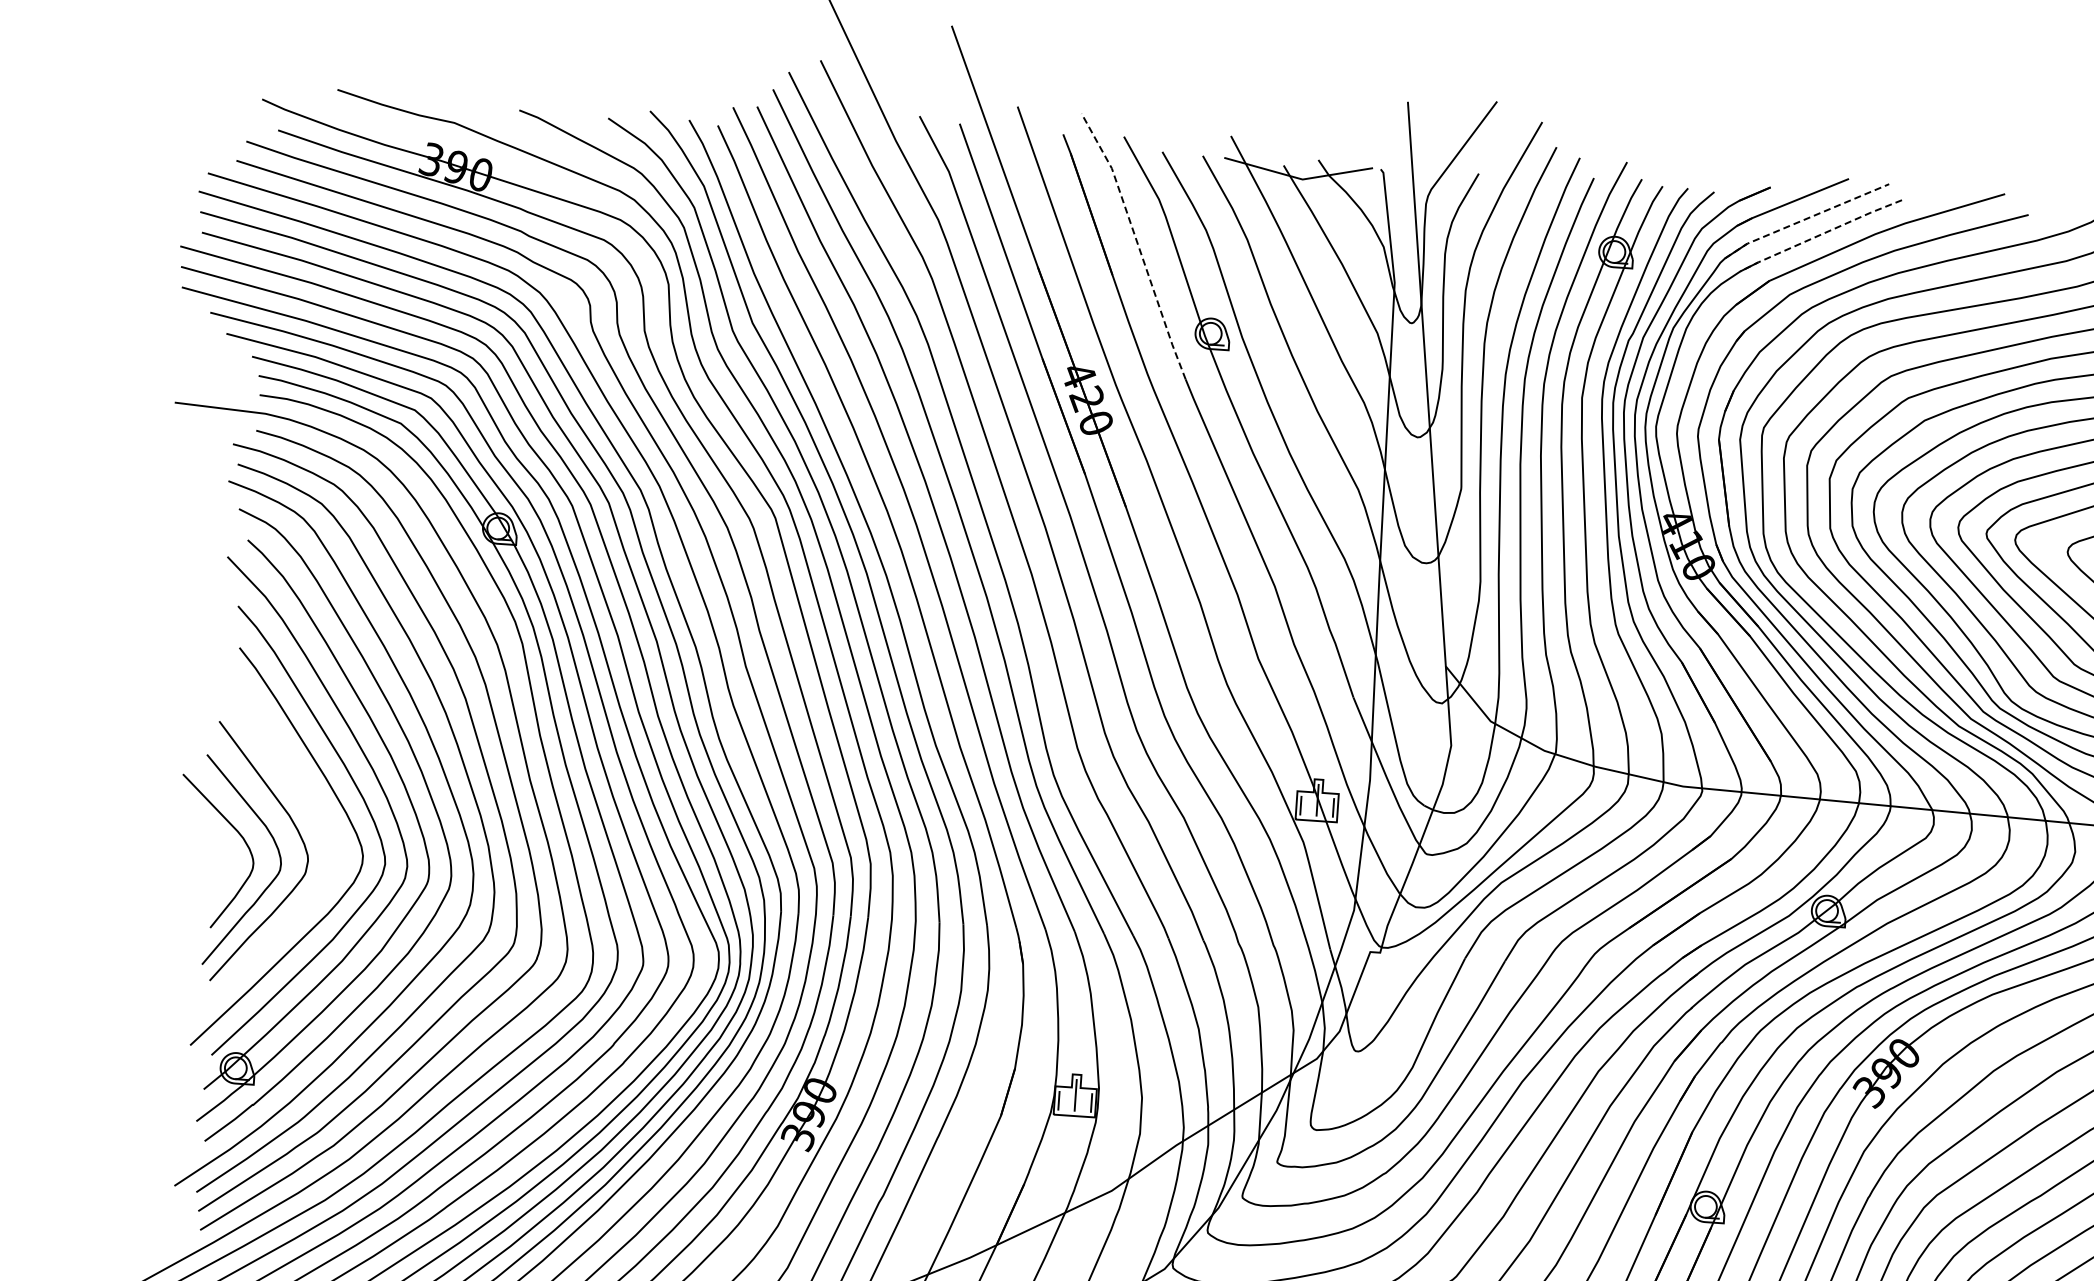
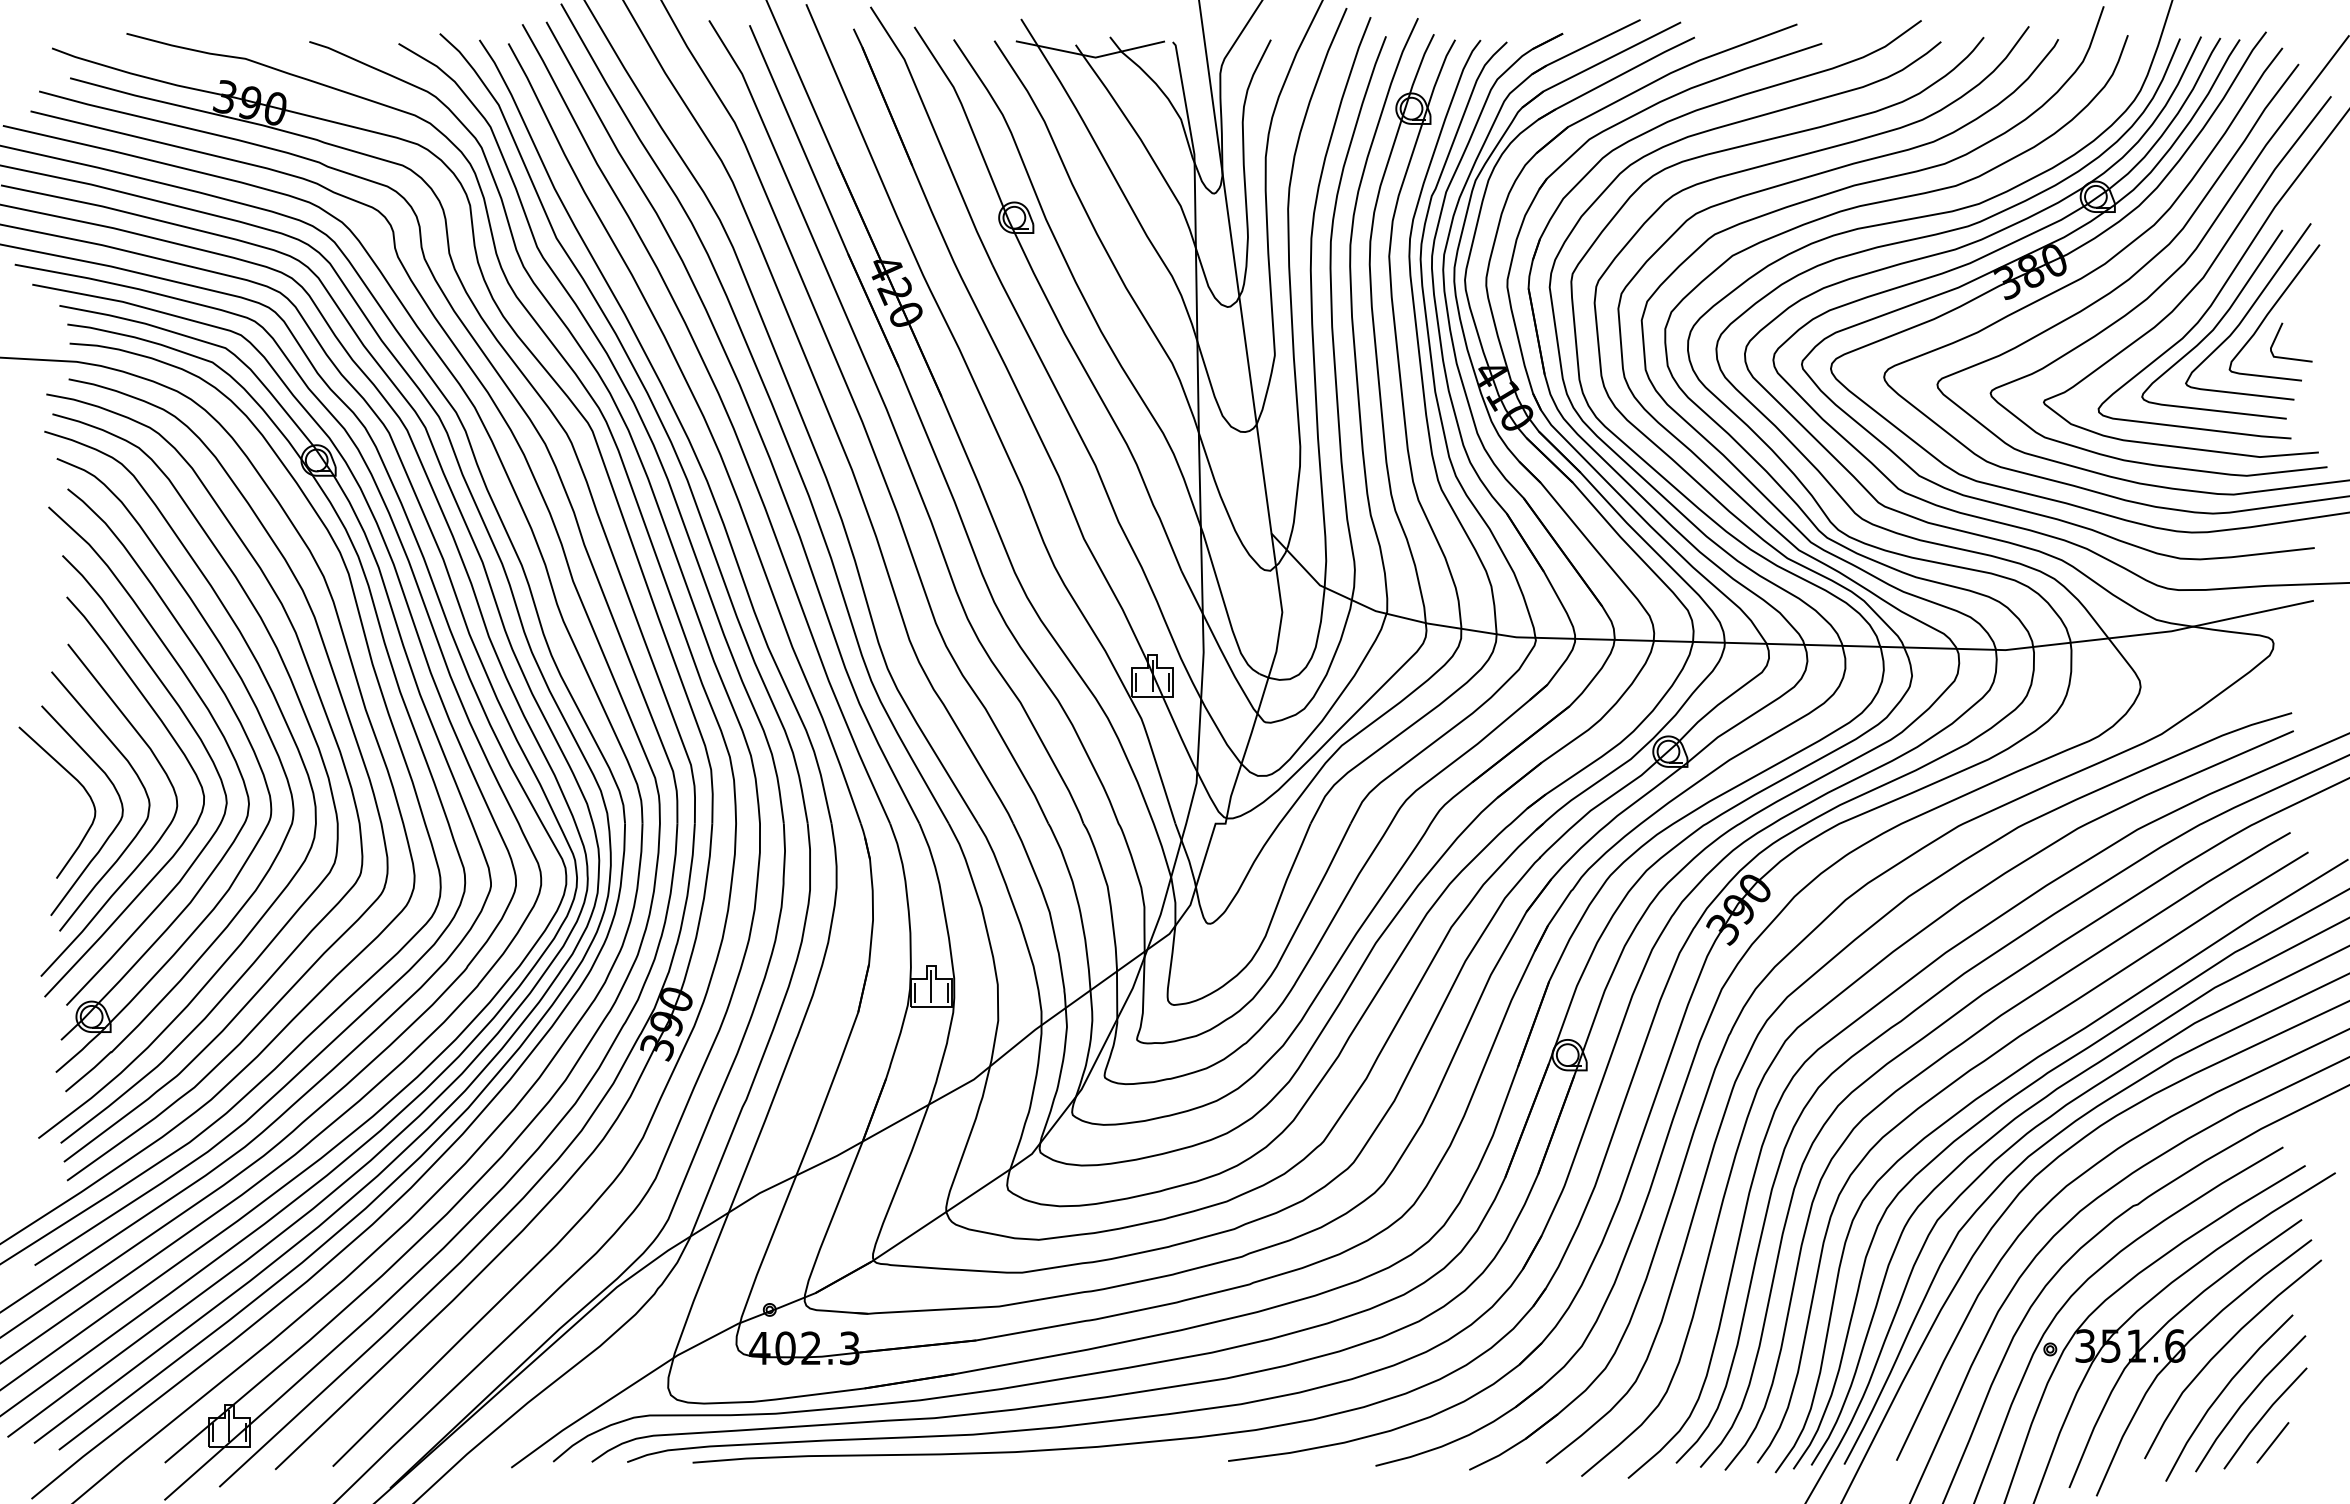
line: (1805, 219) -> (1599, 63), dashed -> solid
line: (1820, 234) -> (1615, 77), dashed -> solid
line: (1137, 244) -> (935, 133), dashed -> solid
curve: (310, 900) -> (154, 844), added

